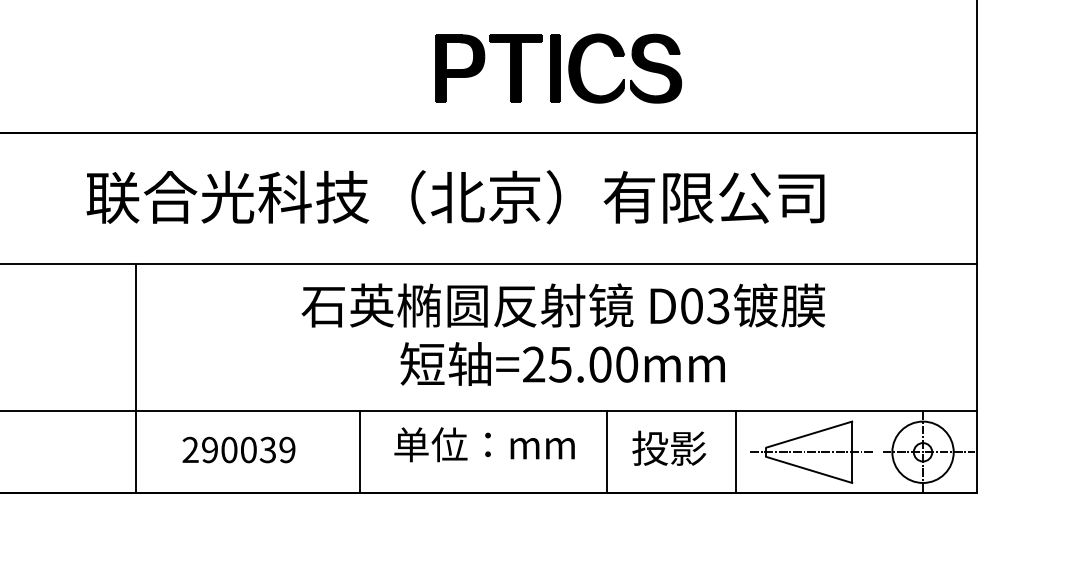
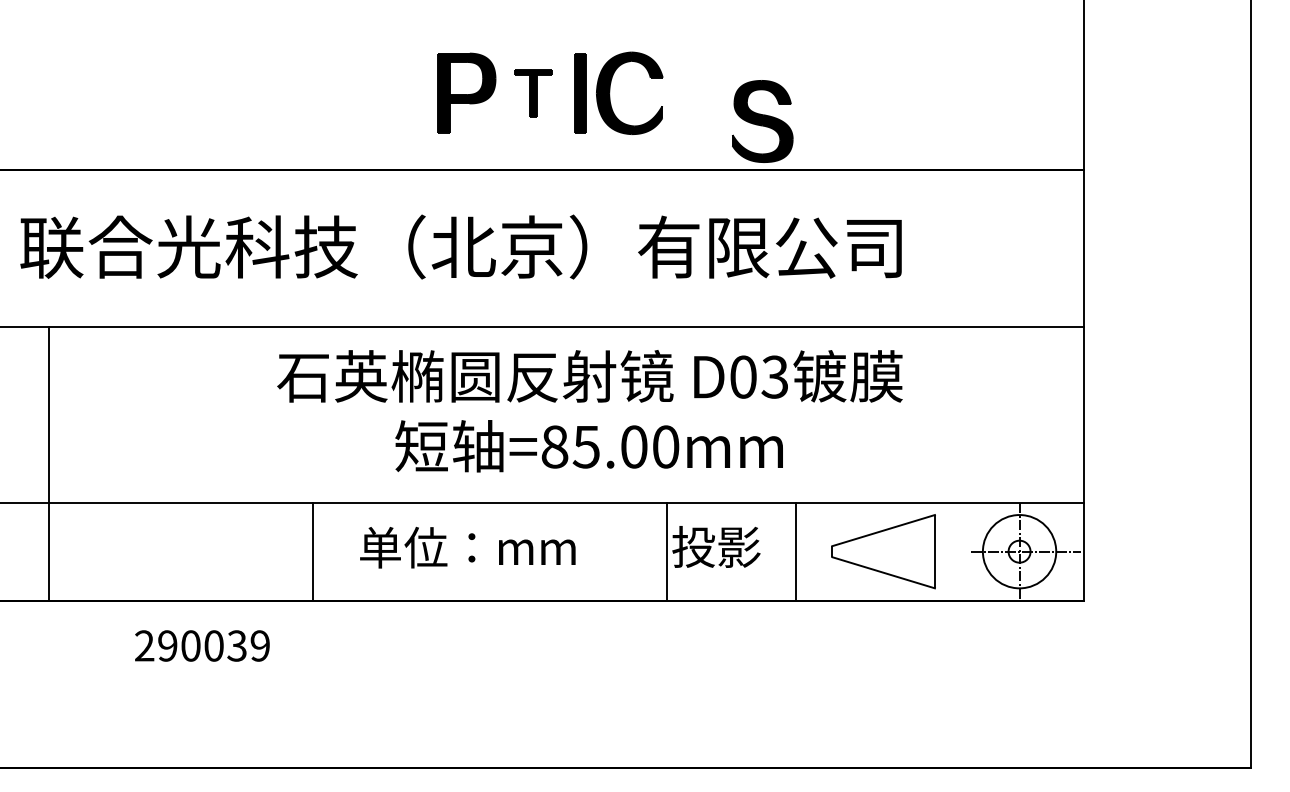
part: (516, 68) -> (533, 93), size x0.6
part: (655, 68) -> (762, 121), moved
text: (533, 364) -> (554, 446), =25.00mm -> =85.00mm
line: (136, 378) -> (48, 463), moved
text: (484, 444) -> (467, 547), moved
text: (239, 449) -> (202, 645), moved
line: (360, 452) -> (313, 551), moved
line: (607, 452) -> (666, 551), moved
line: (810, 452) -> (885, 551), removed

